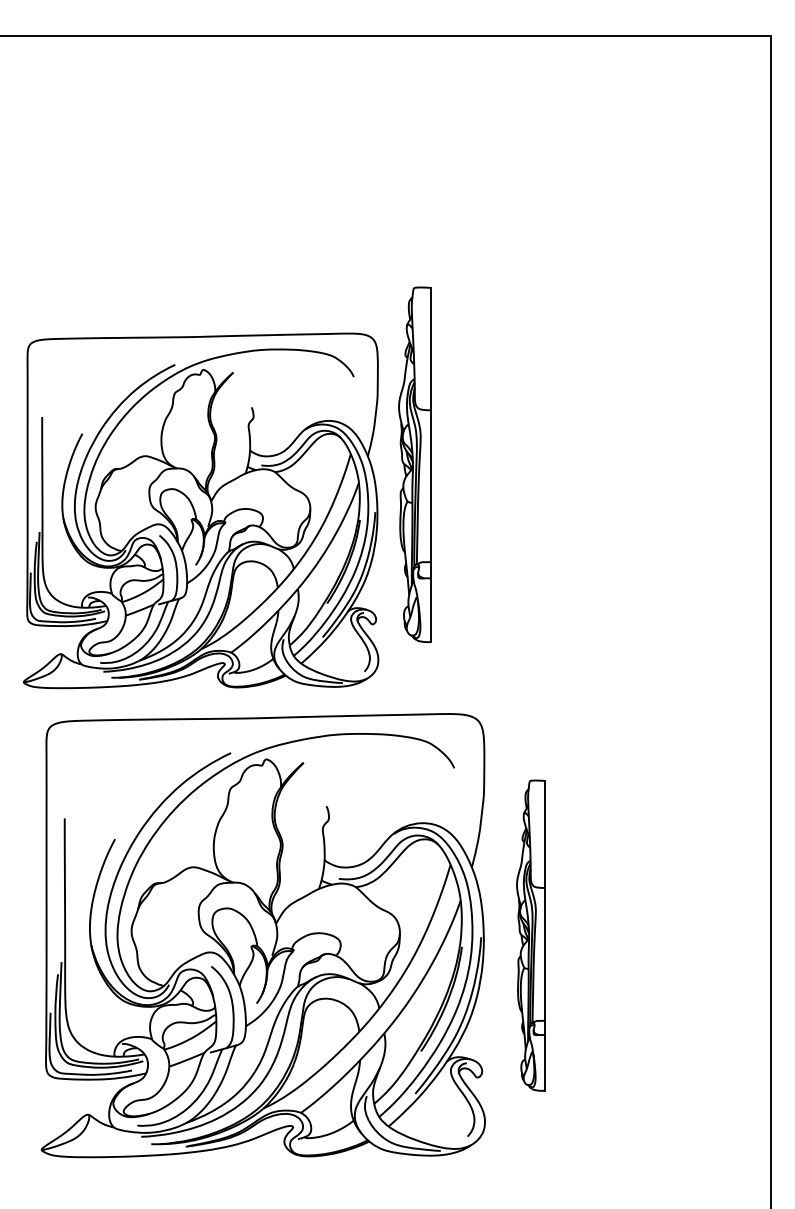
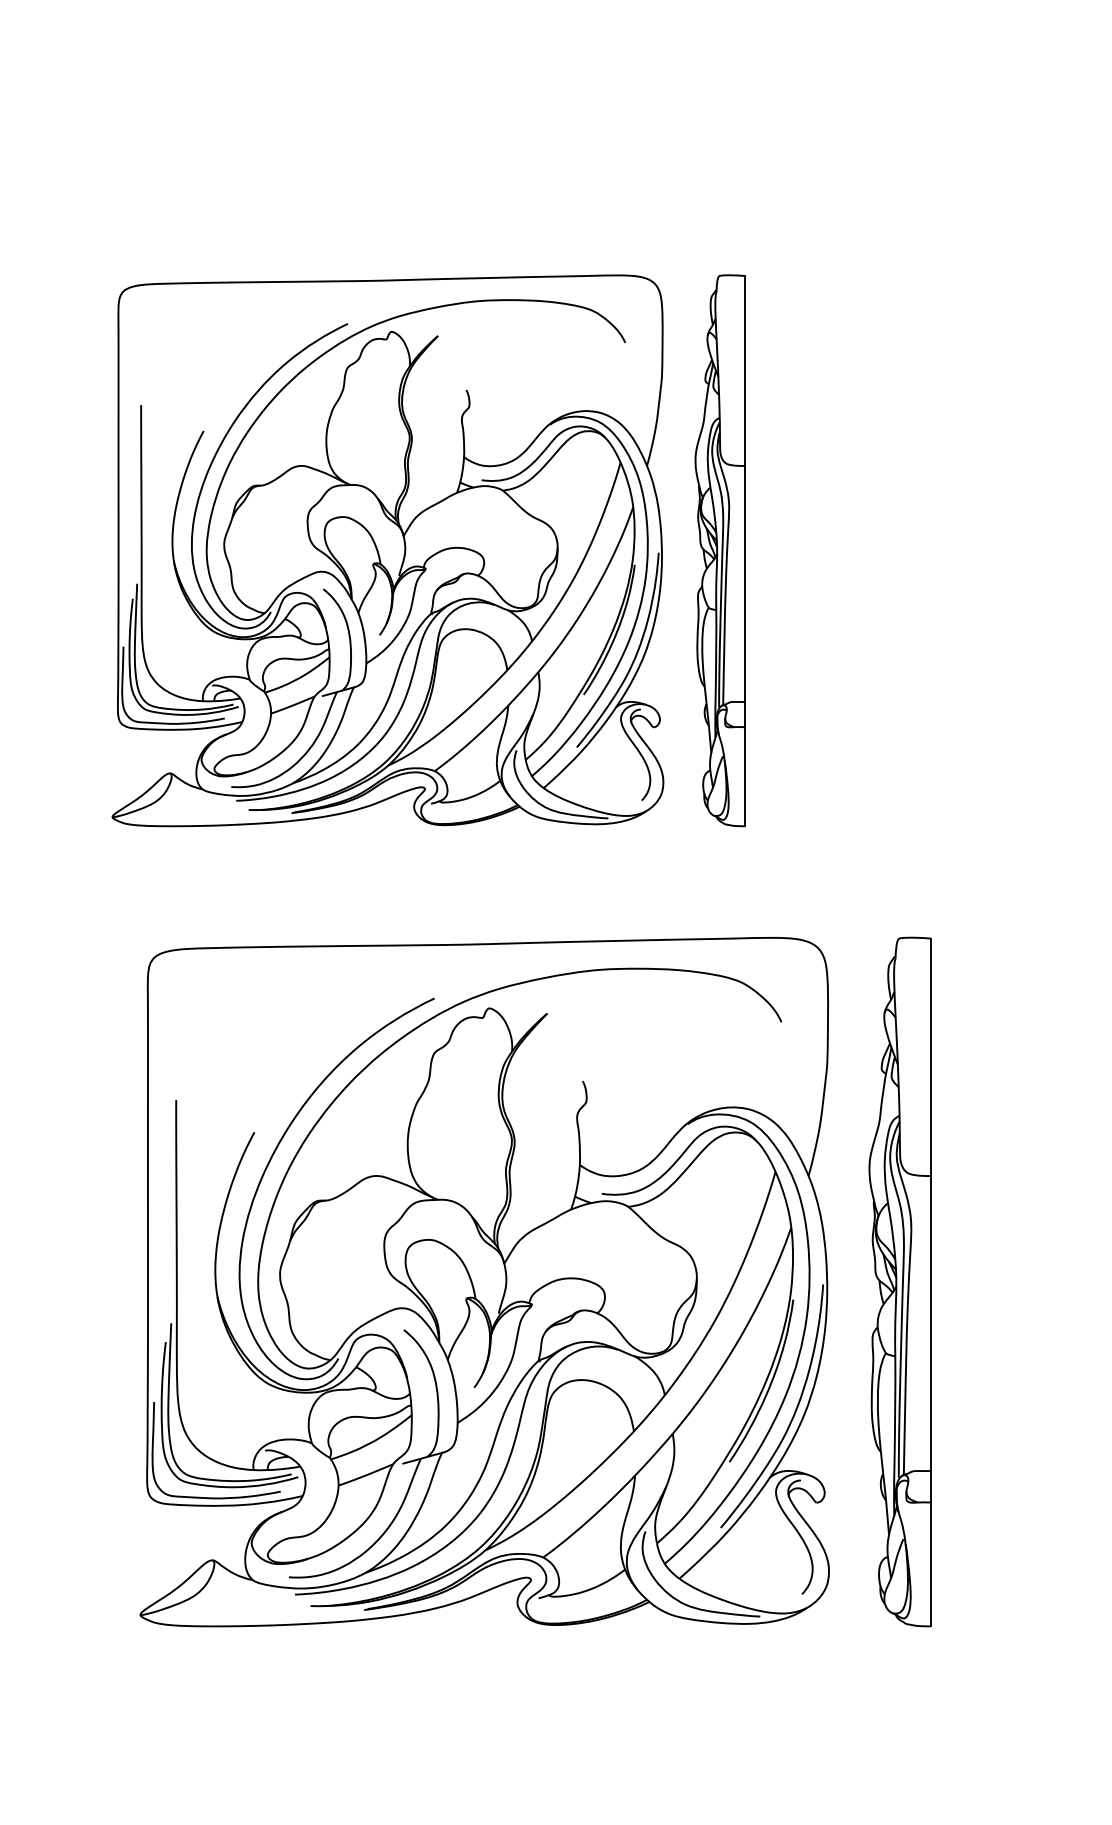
part: (200, 510) -> (387, 550), moved
part: (530, 935) -> (899, 1281), size x1.43

